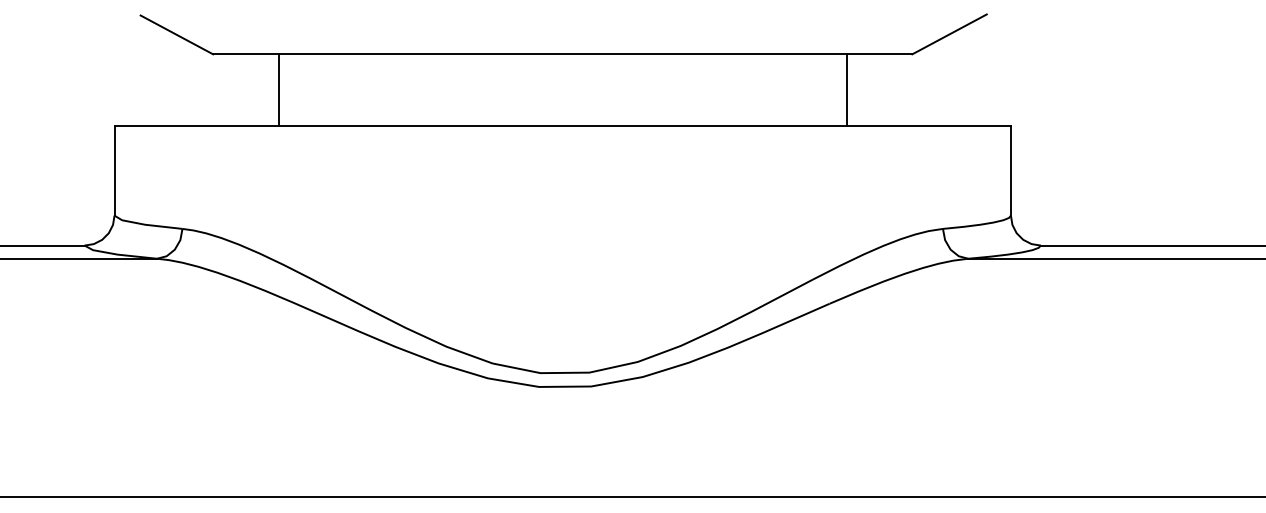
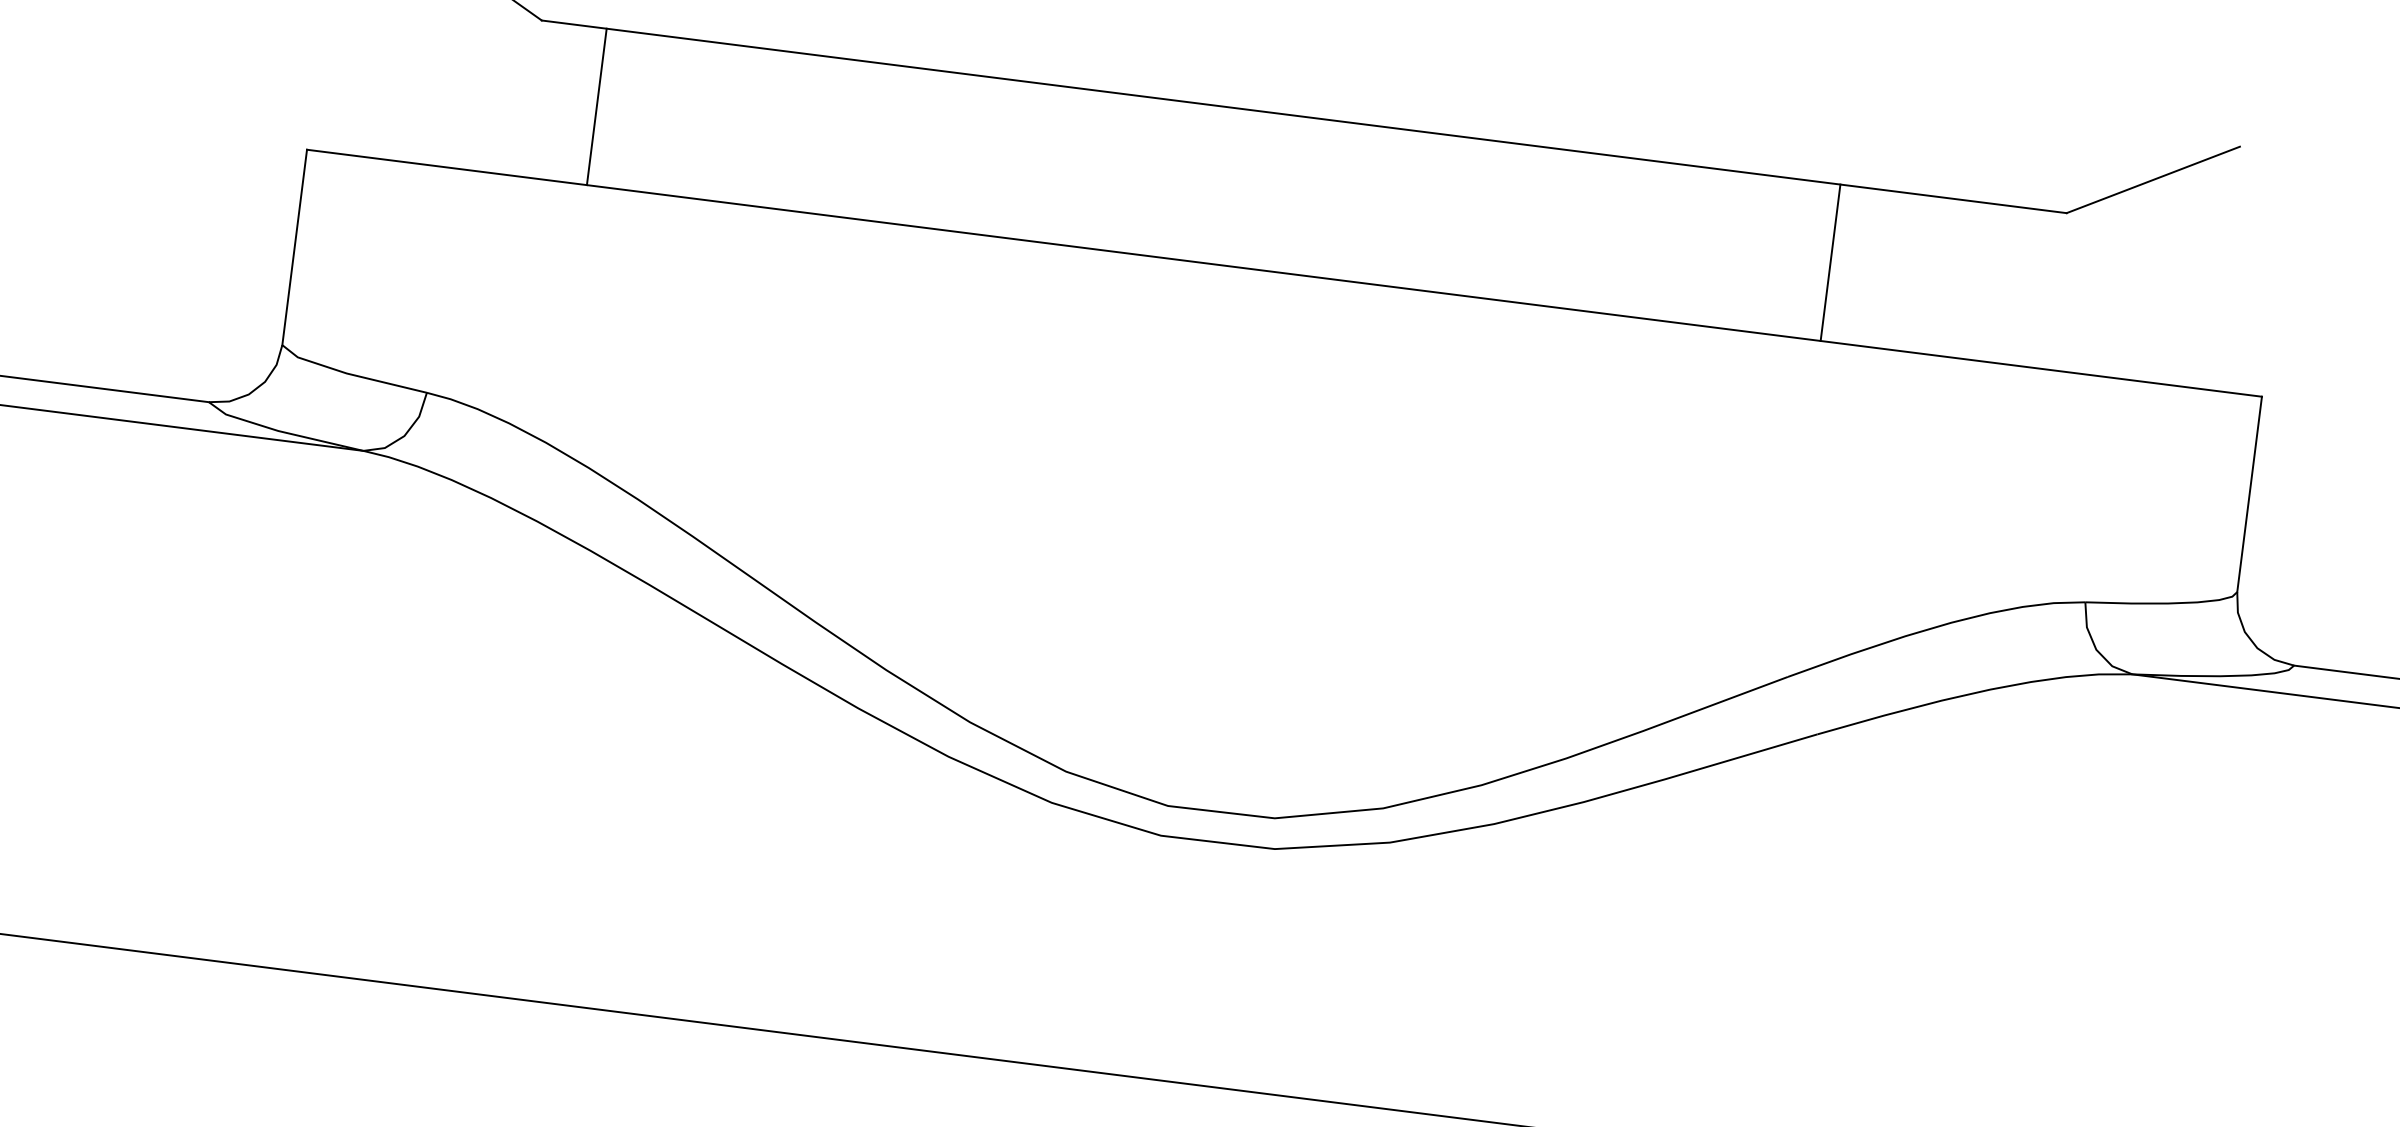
line: (278, 90) -> (595, 107), moved
line: (846, 90) -> (1830, 263), moved

